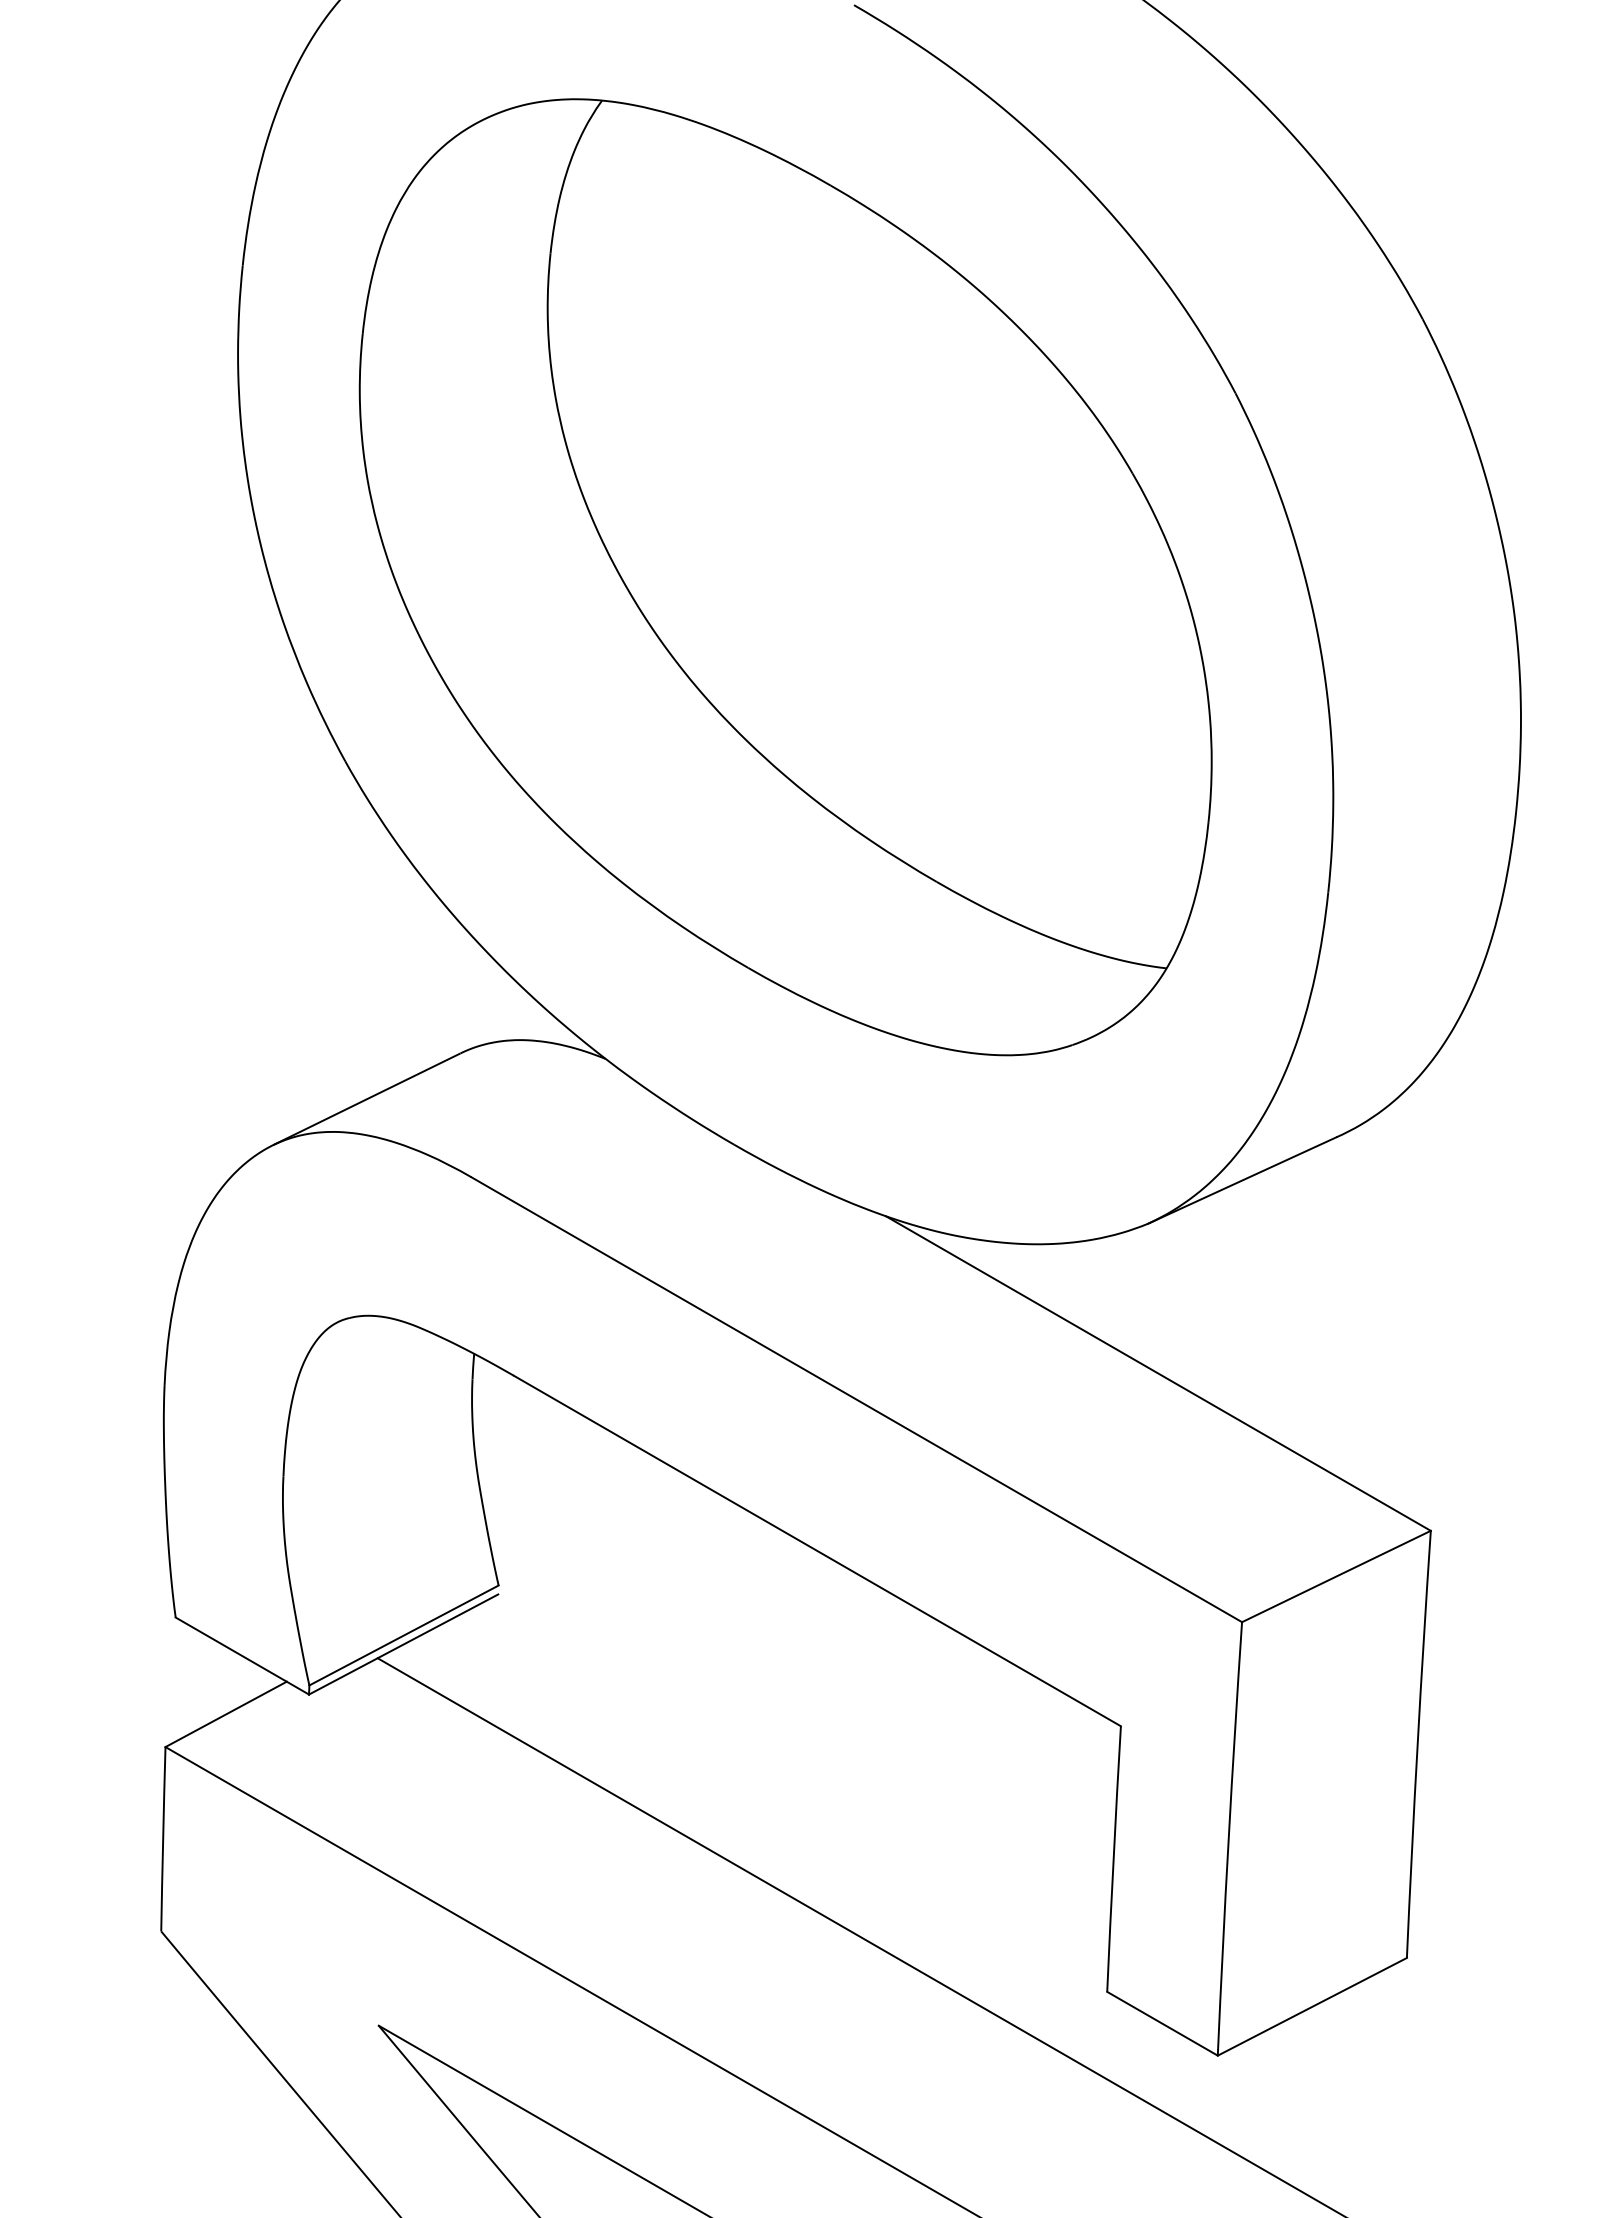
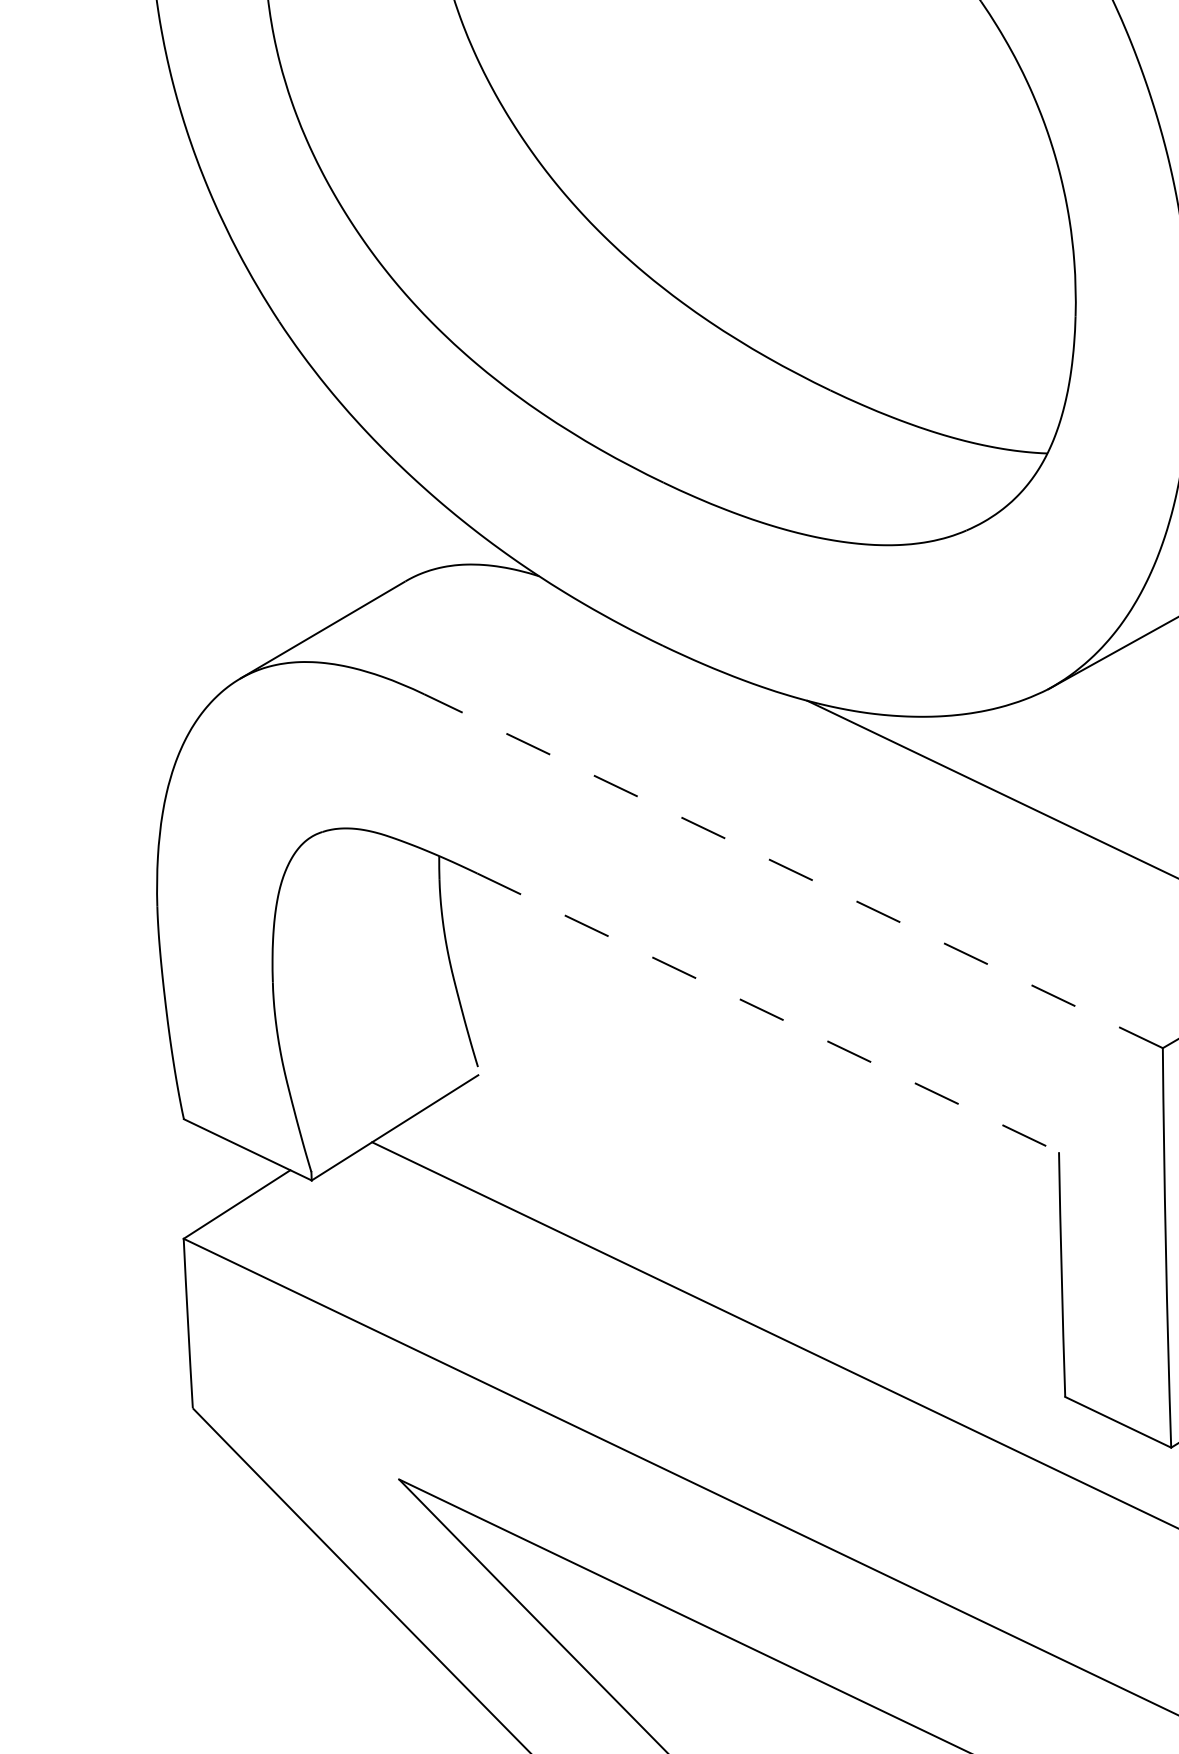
line: (856, 1399) -> (793, 871), solid -> dashed
line: (817, 1551) -> (768, 1013), solid -> dashed
line: (403, 1635) -> (394, 1119), removed

